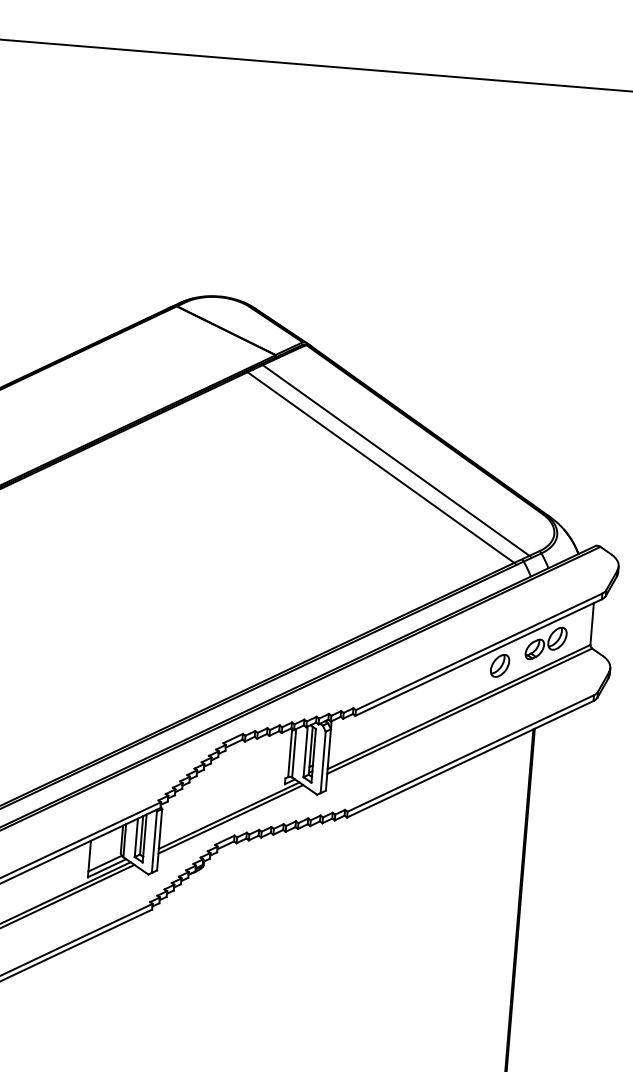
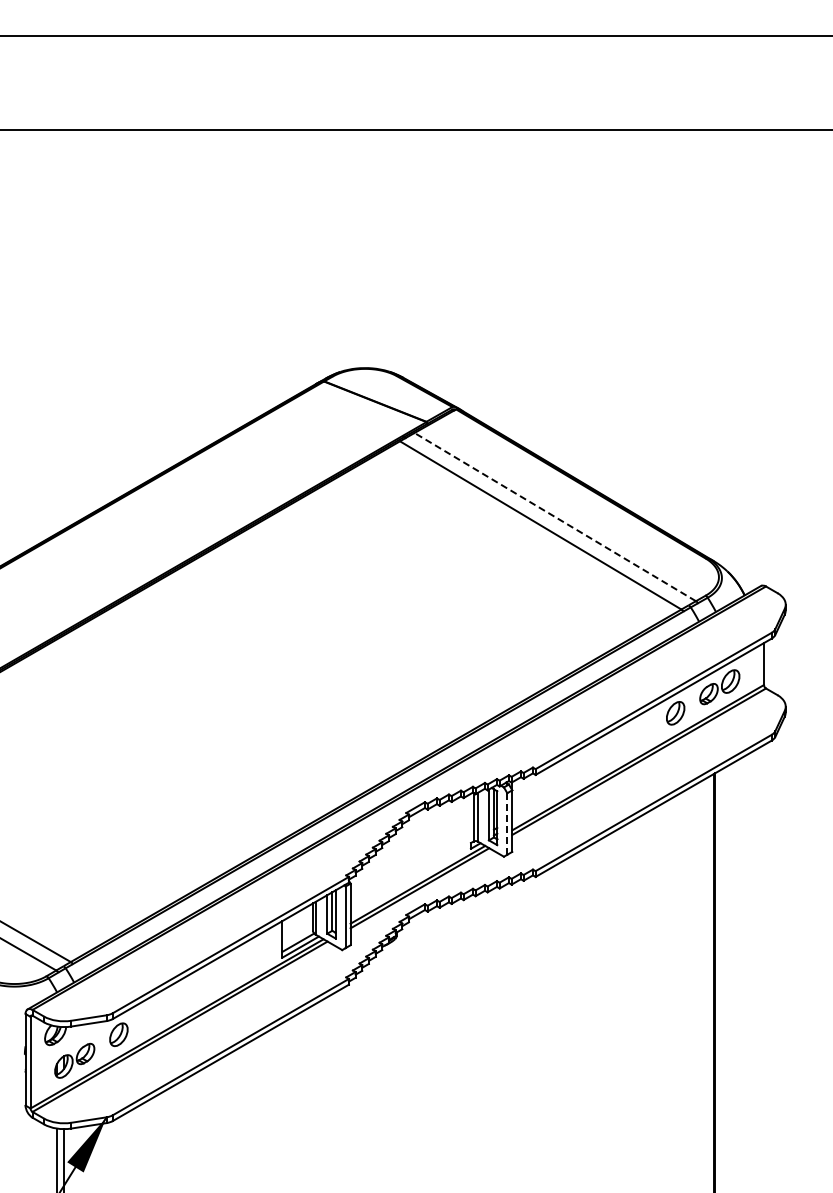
line: (396, 460) -> (555, 517), solid -> dashed
line: (323, 762) -> (507, 824), solid -> dashed

